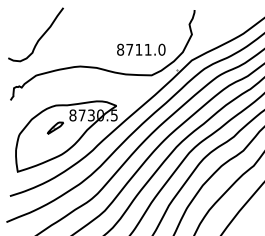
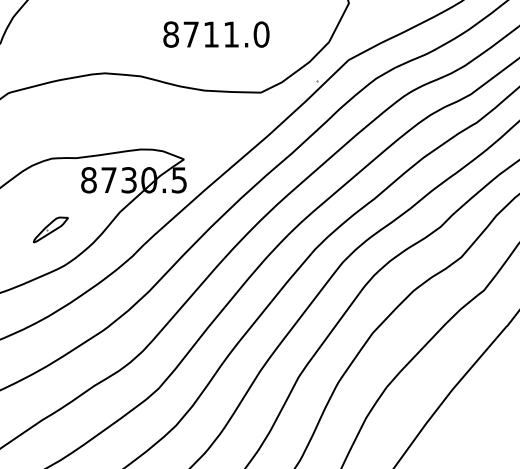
text: (141, 49) -> (216, 33), moved
part: (55, 127) -> (50, 228), moved

